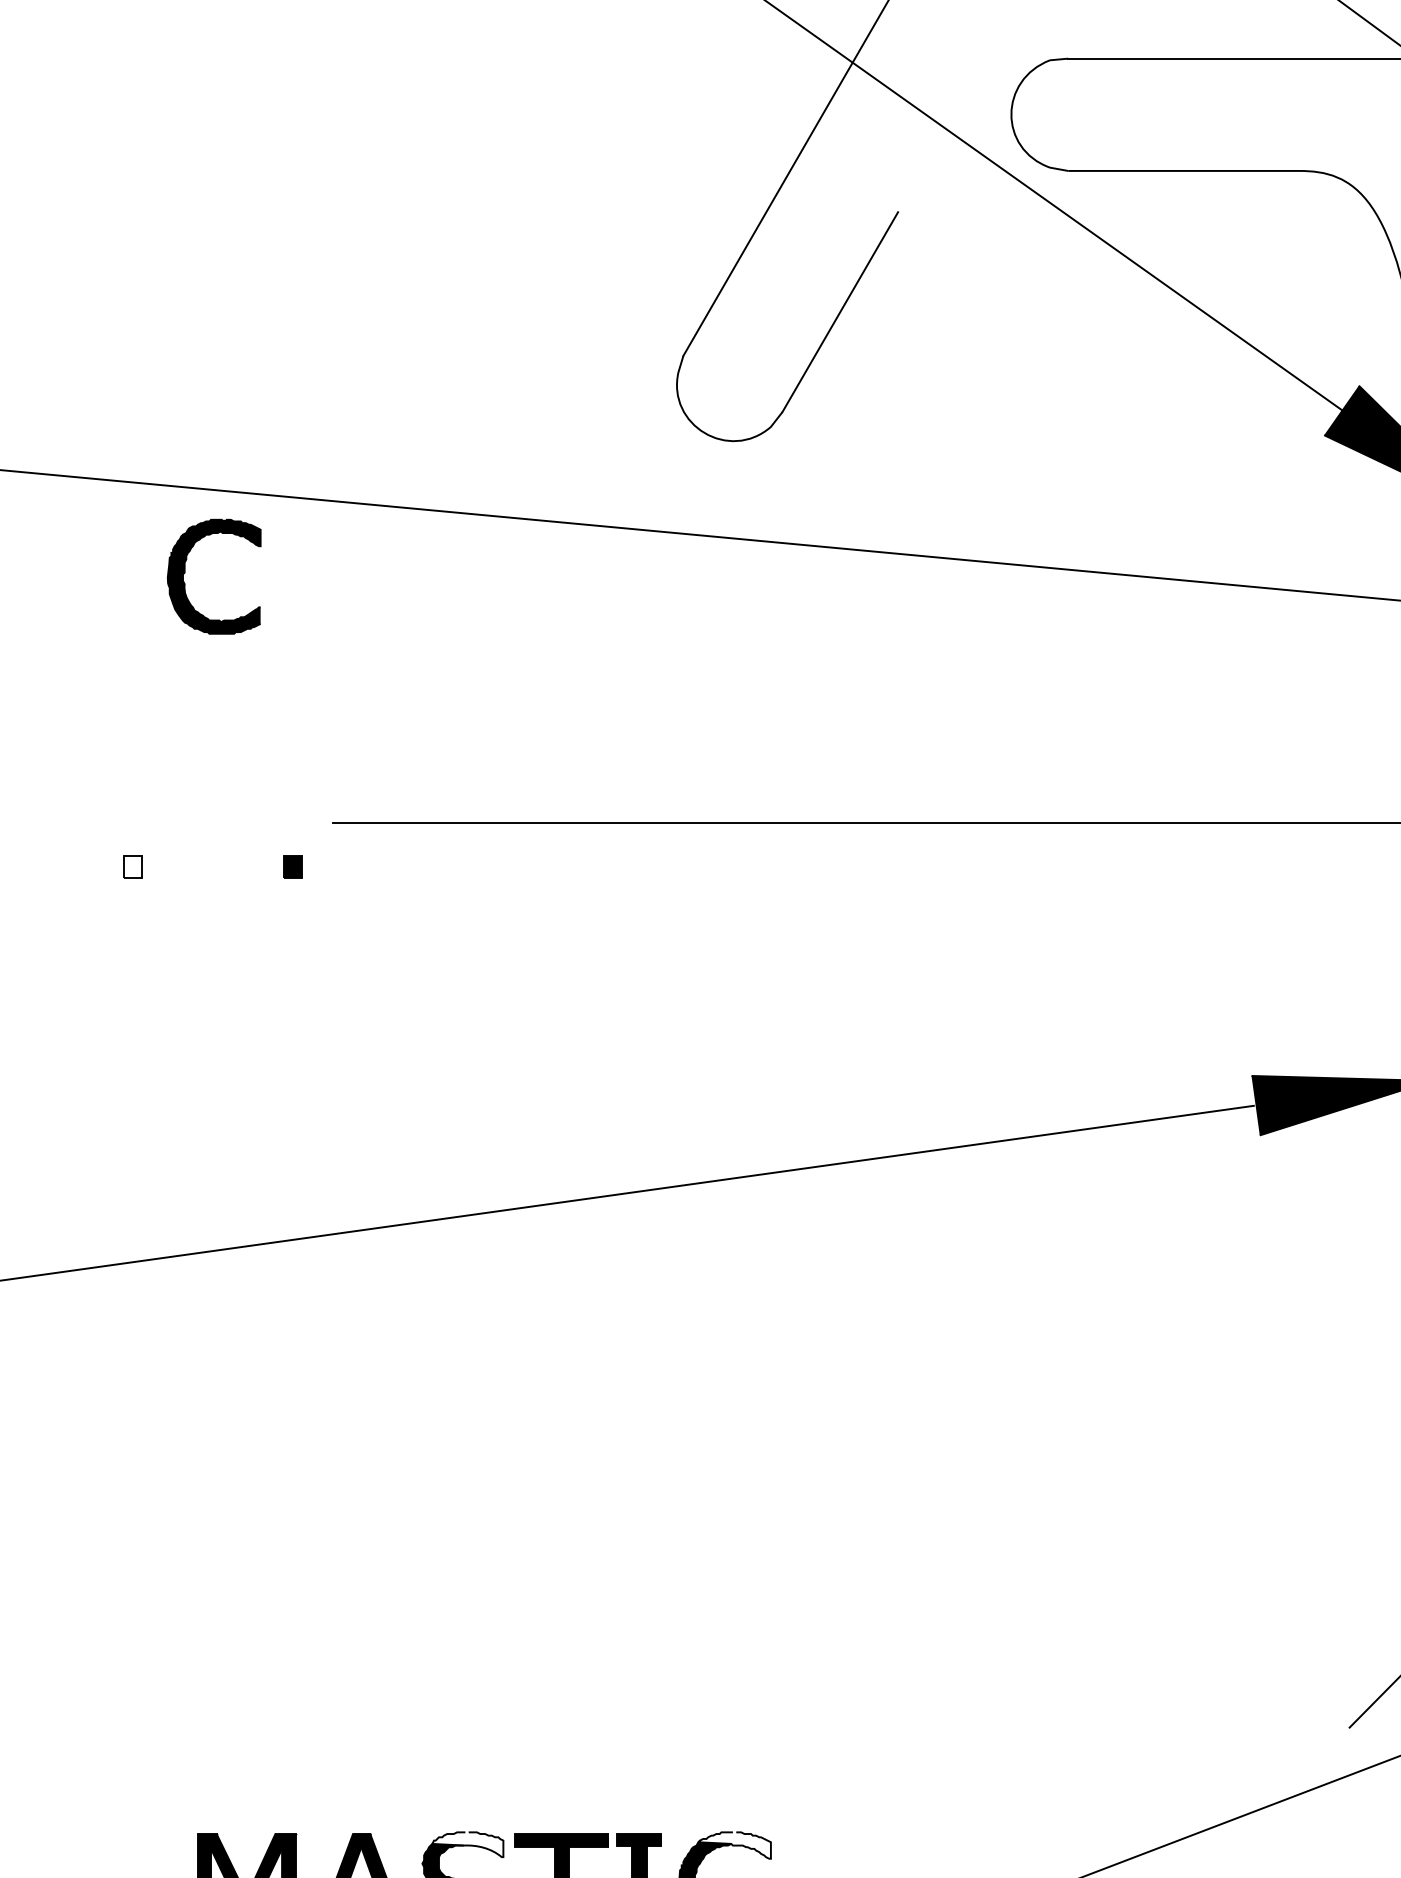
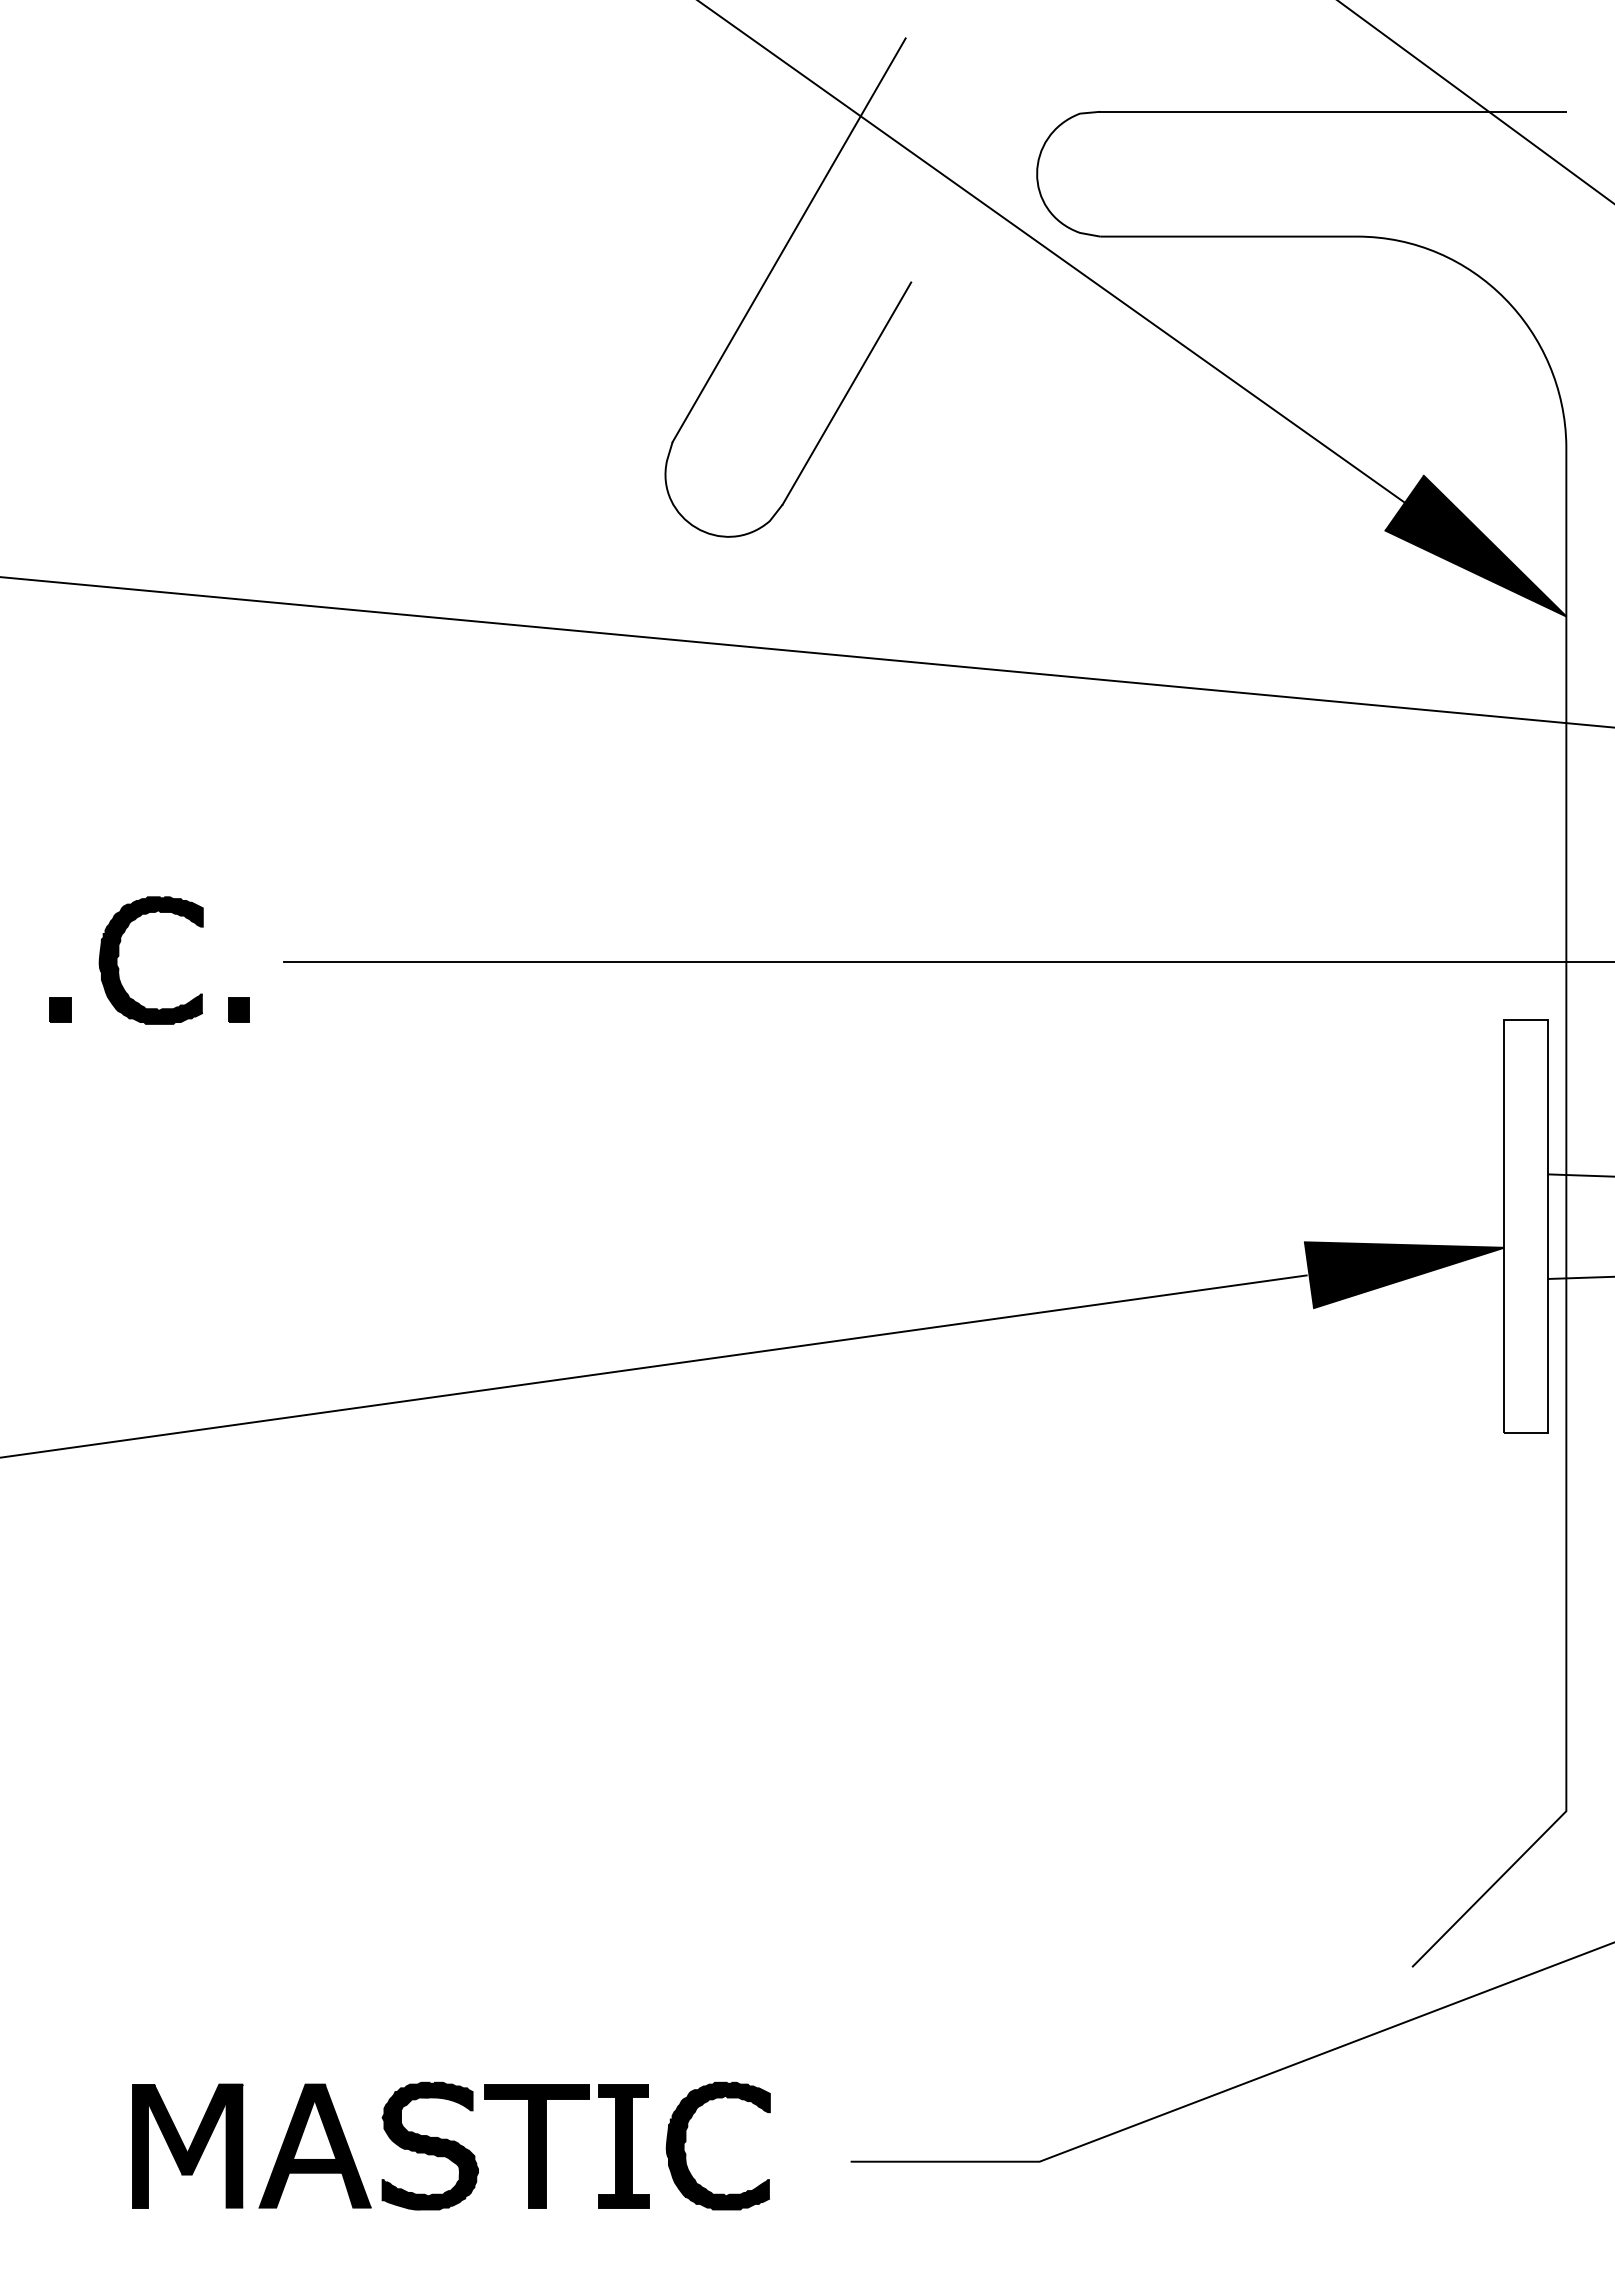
part: (185, 573) -> (119, 956), moved
fill: (132, 867) -> (60, 1010), added
fill: (467, 1844) -> (432, 2096), added
fill: (734, 1845) -> (729, 2097), added

